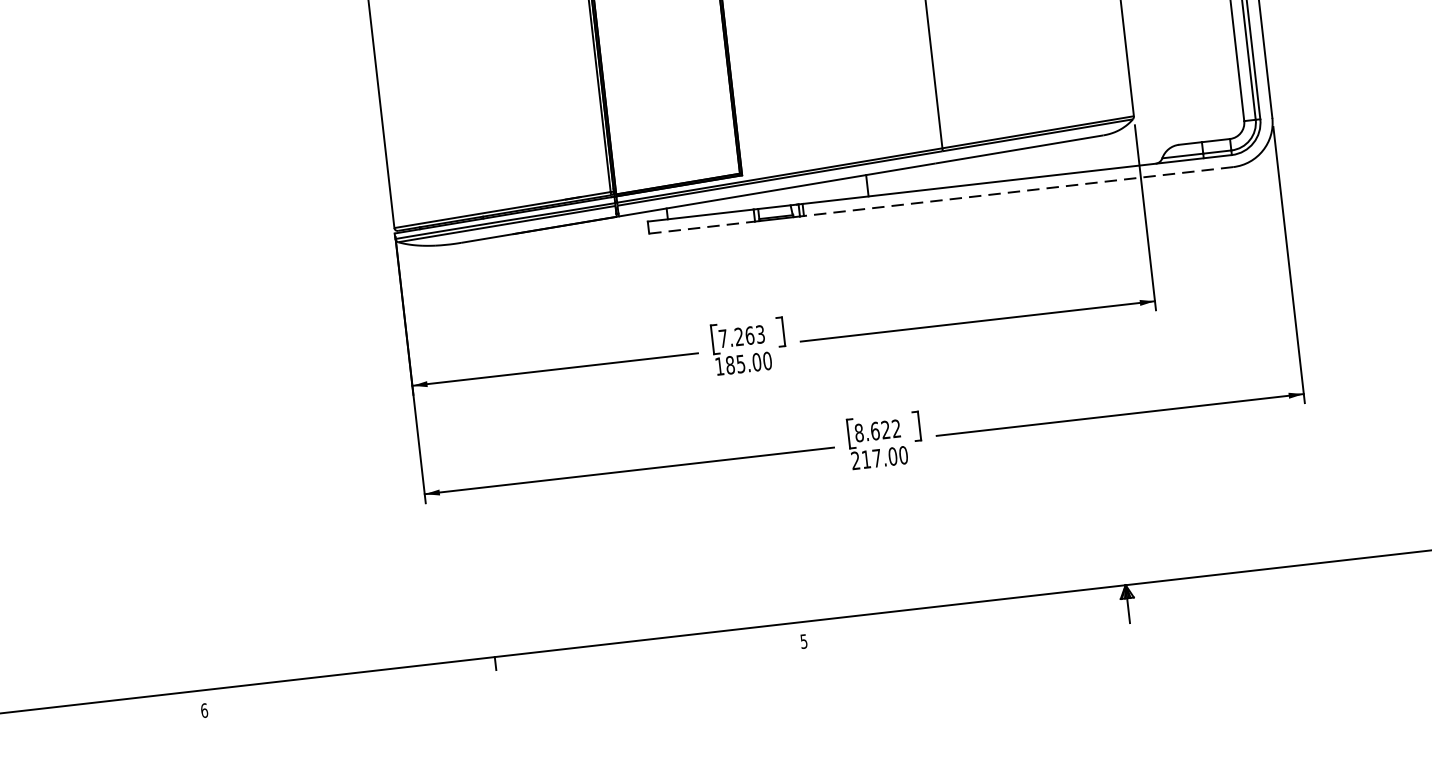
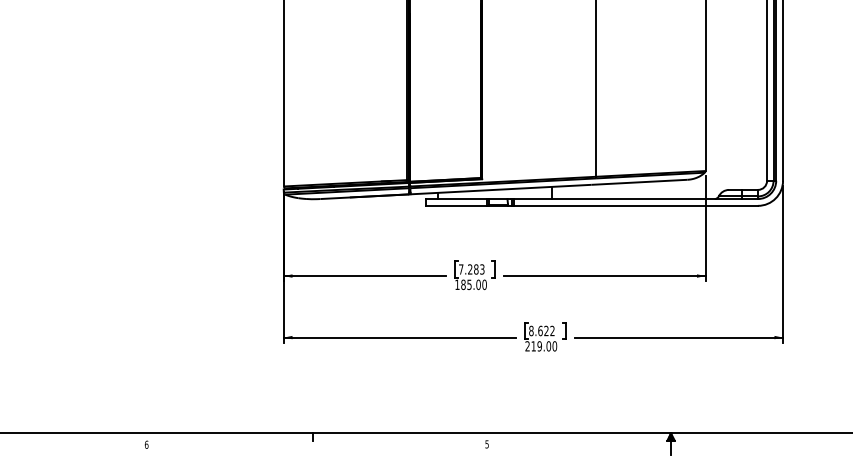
line: (1019, 190) -> (636, 205), dashed -> solid
line: (702, 226) -> (456, 205), dashed -> solid
text: (750, 335) -> (476, 269), 7.263 -> 7.283
text: (876, 458) -> (539, 346), 217.00 -> 219.00

